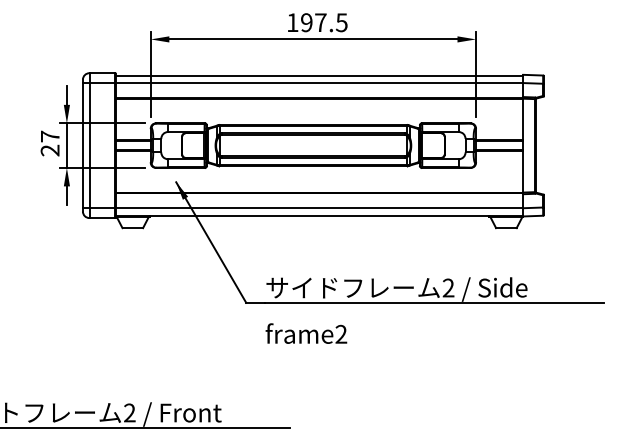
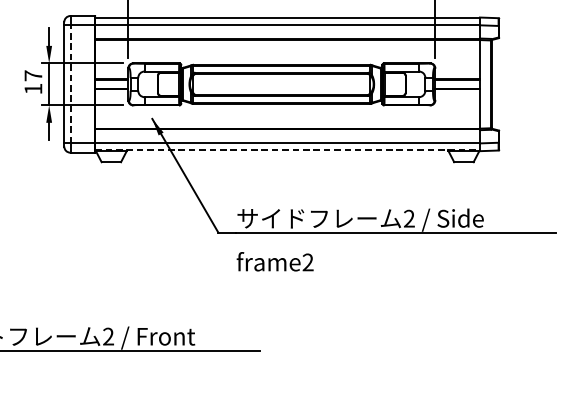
line: (89, 145) -> (70, 84), solid -> dashed
text: (49, 150) -> (32, 88), 27 -> 17
line: (319, 215) -> (287, 150), solid -> dashed

